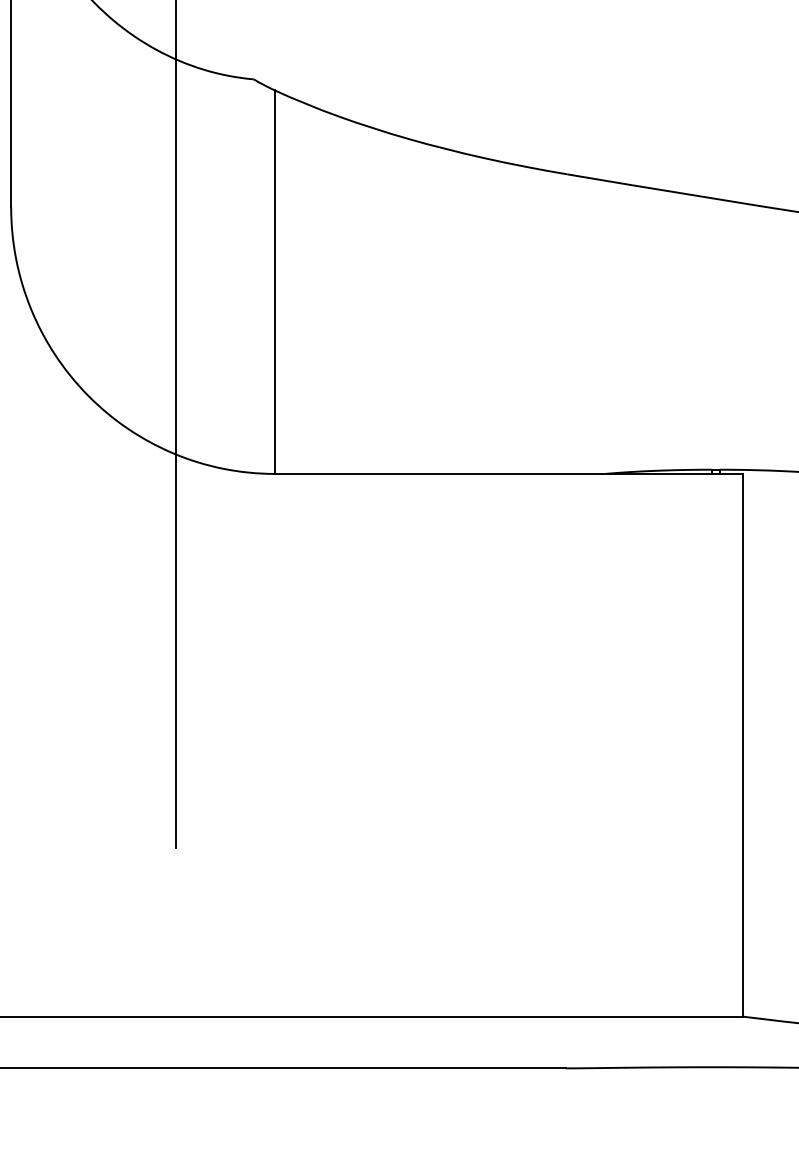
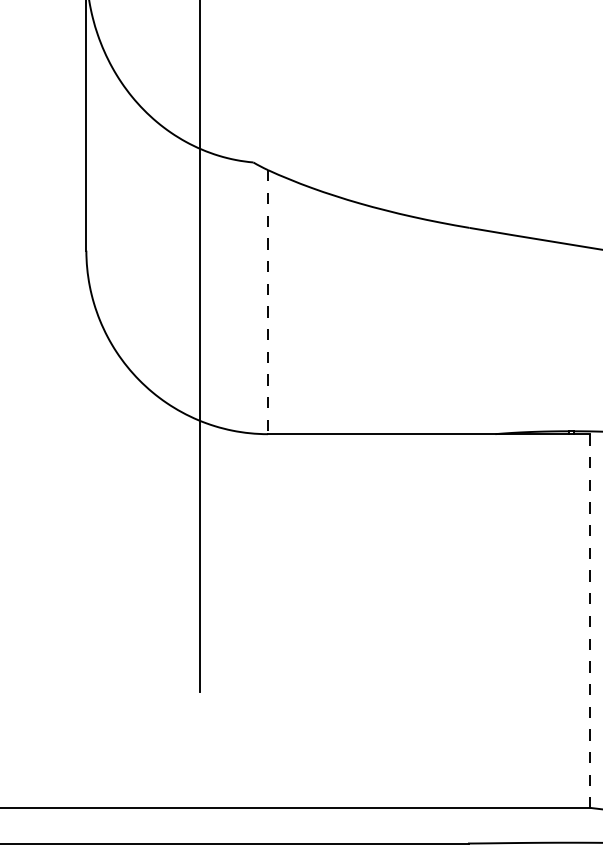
line: (275, 282) -> (268, 302), solid -> dashed
line: (743, 745) -> (590, 621), solid -> dashed

